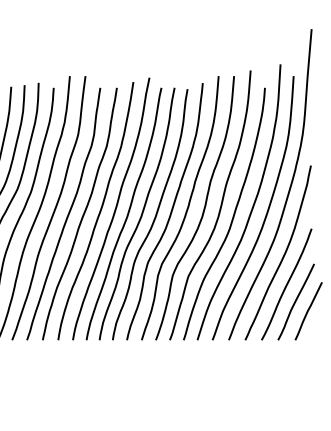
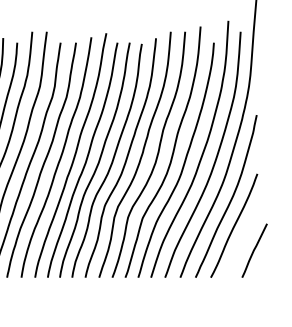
curve: (295, 301) -> (242, 241), removed

